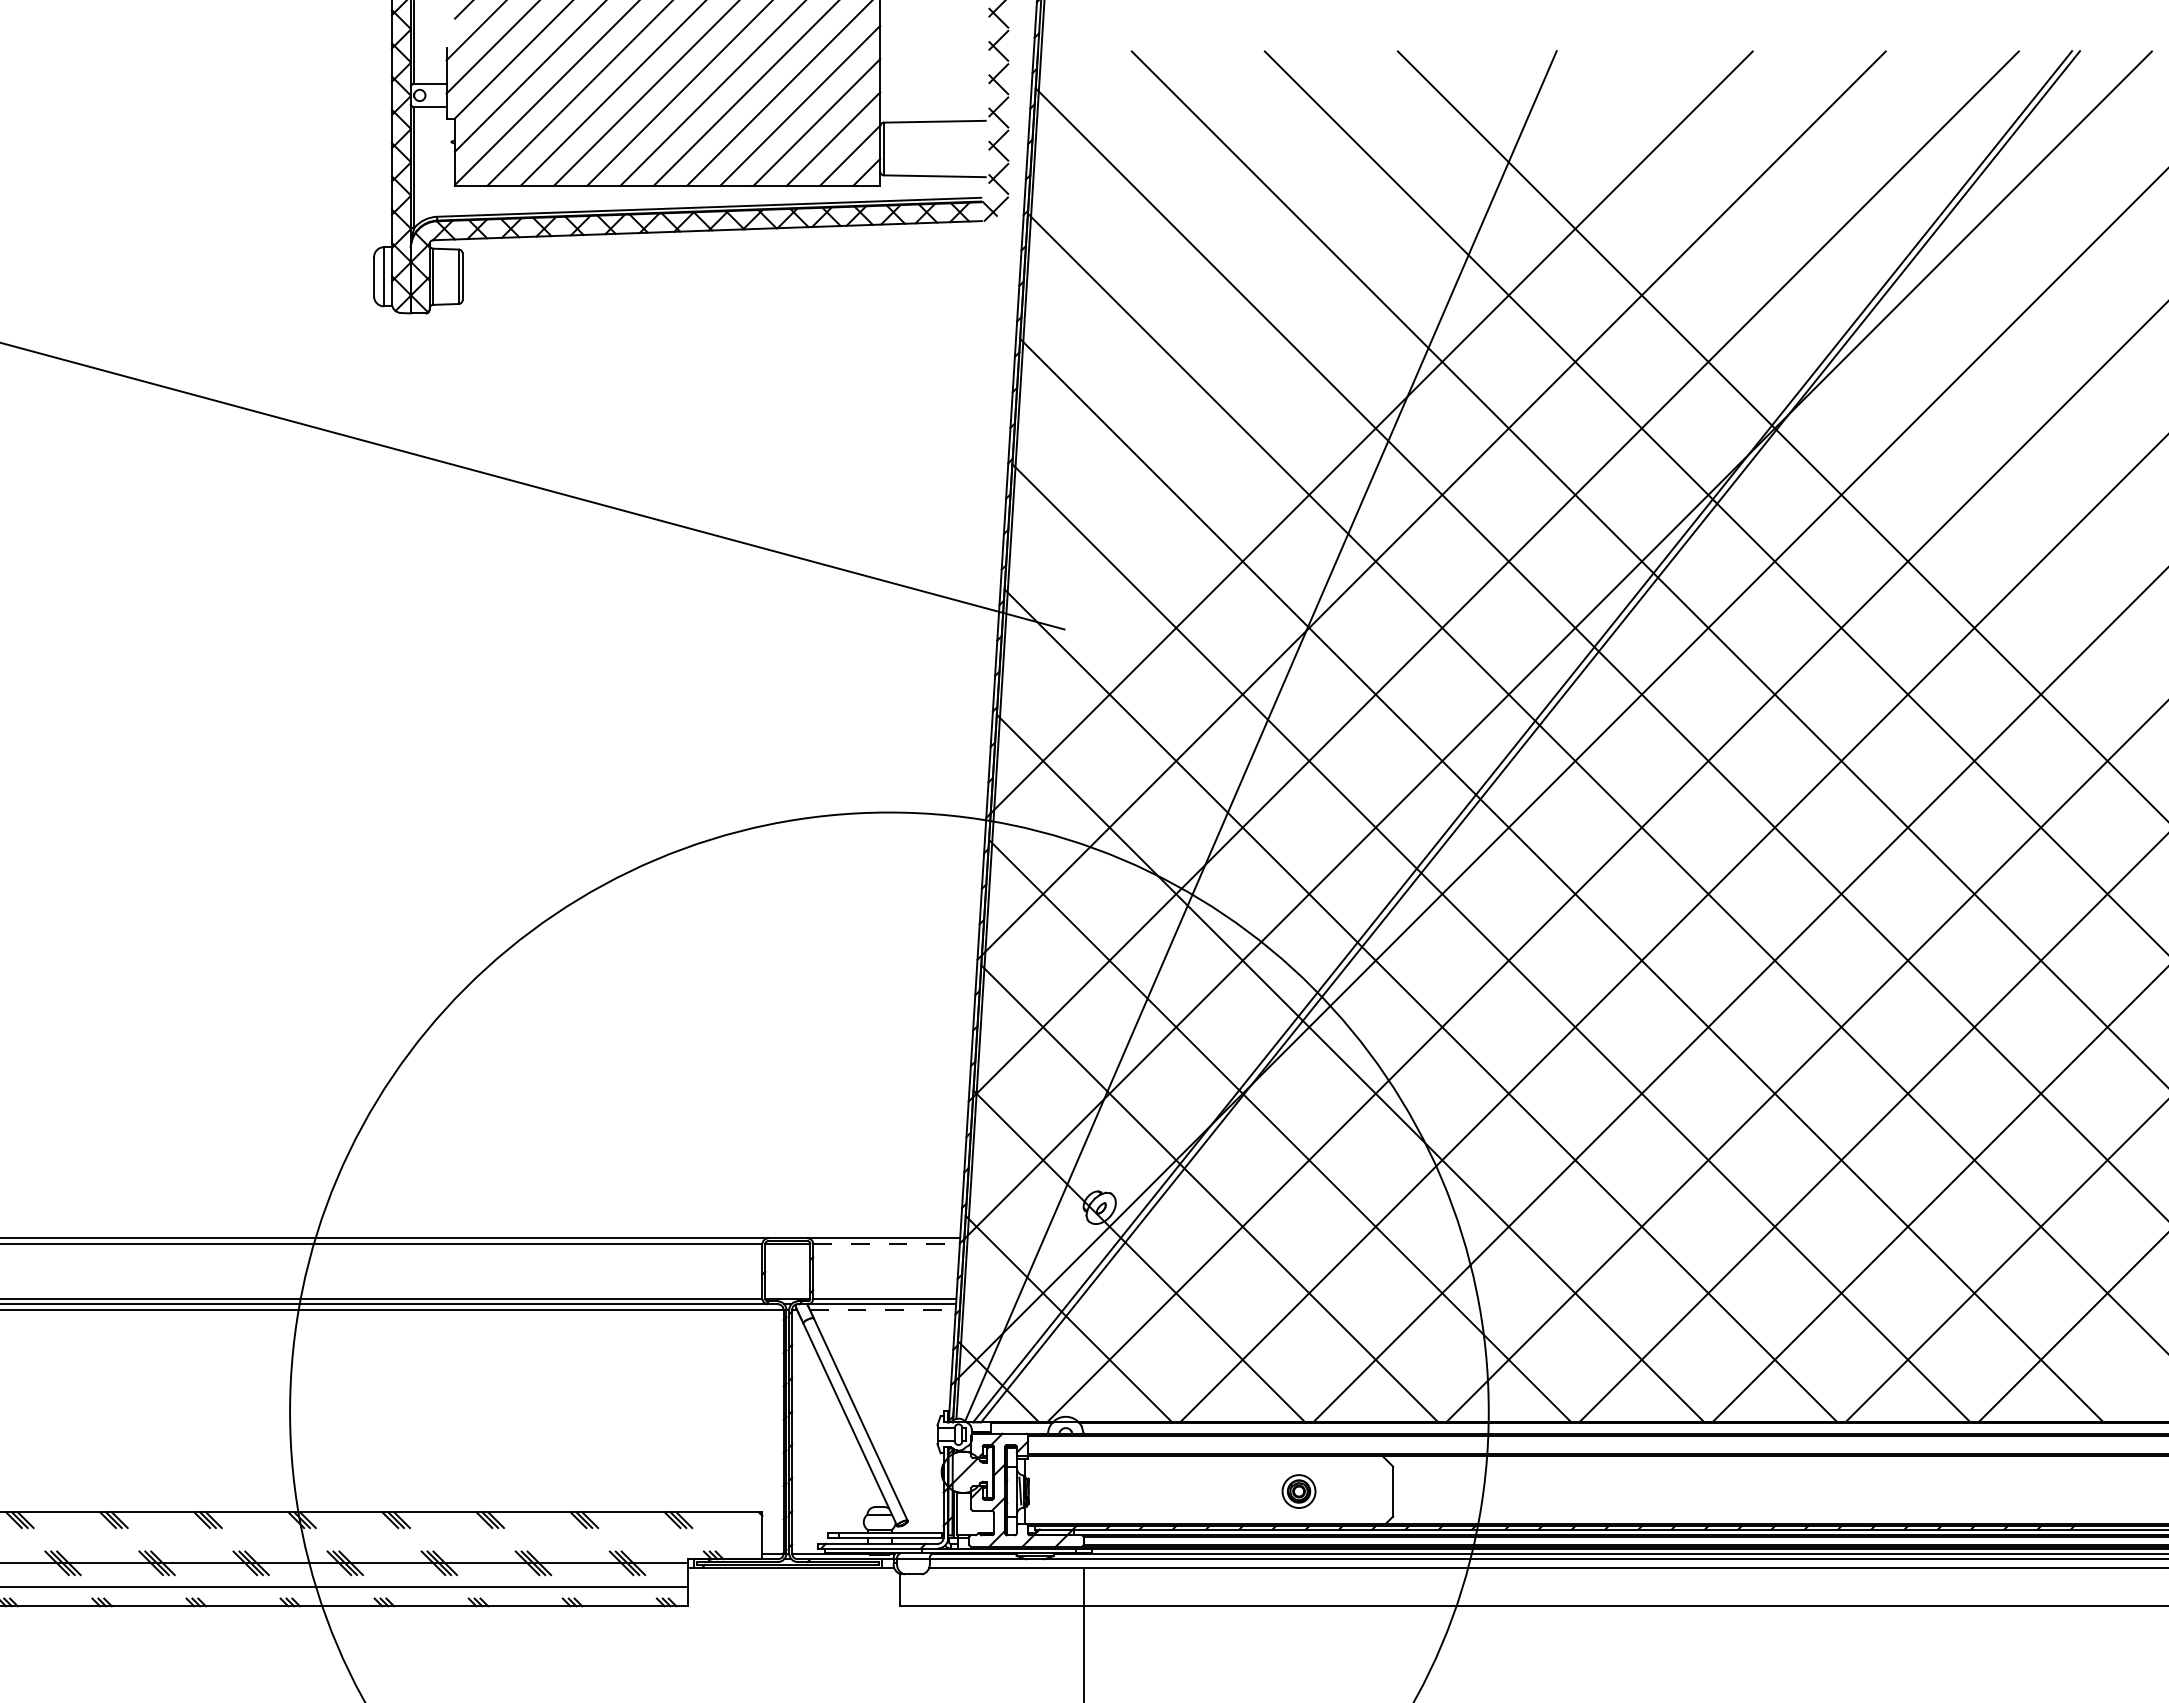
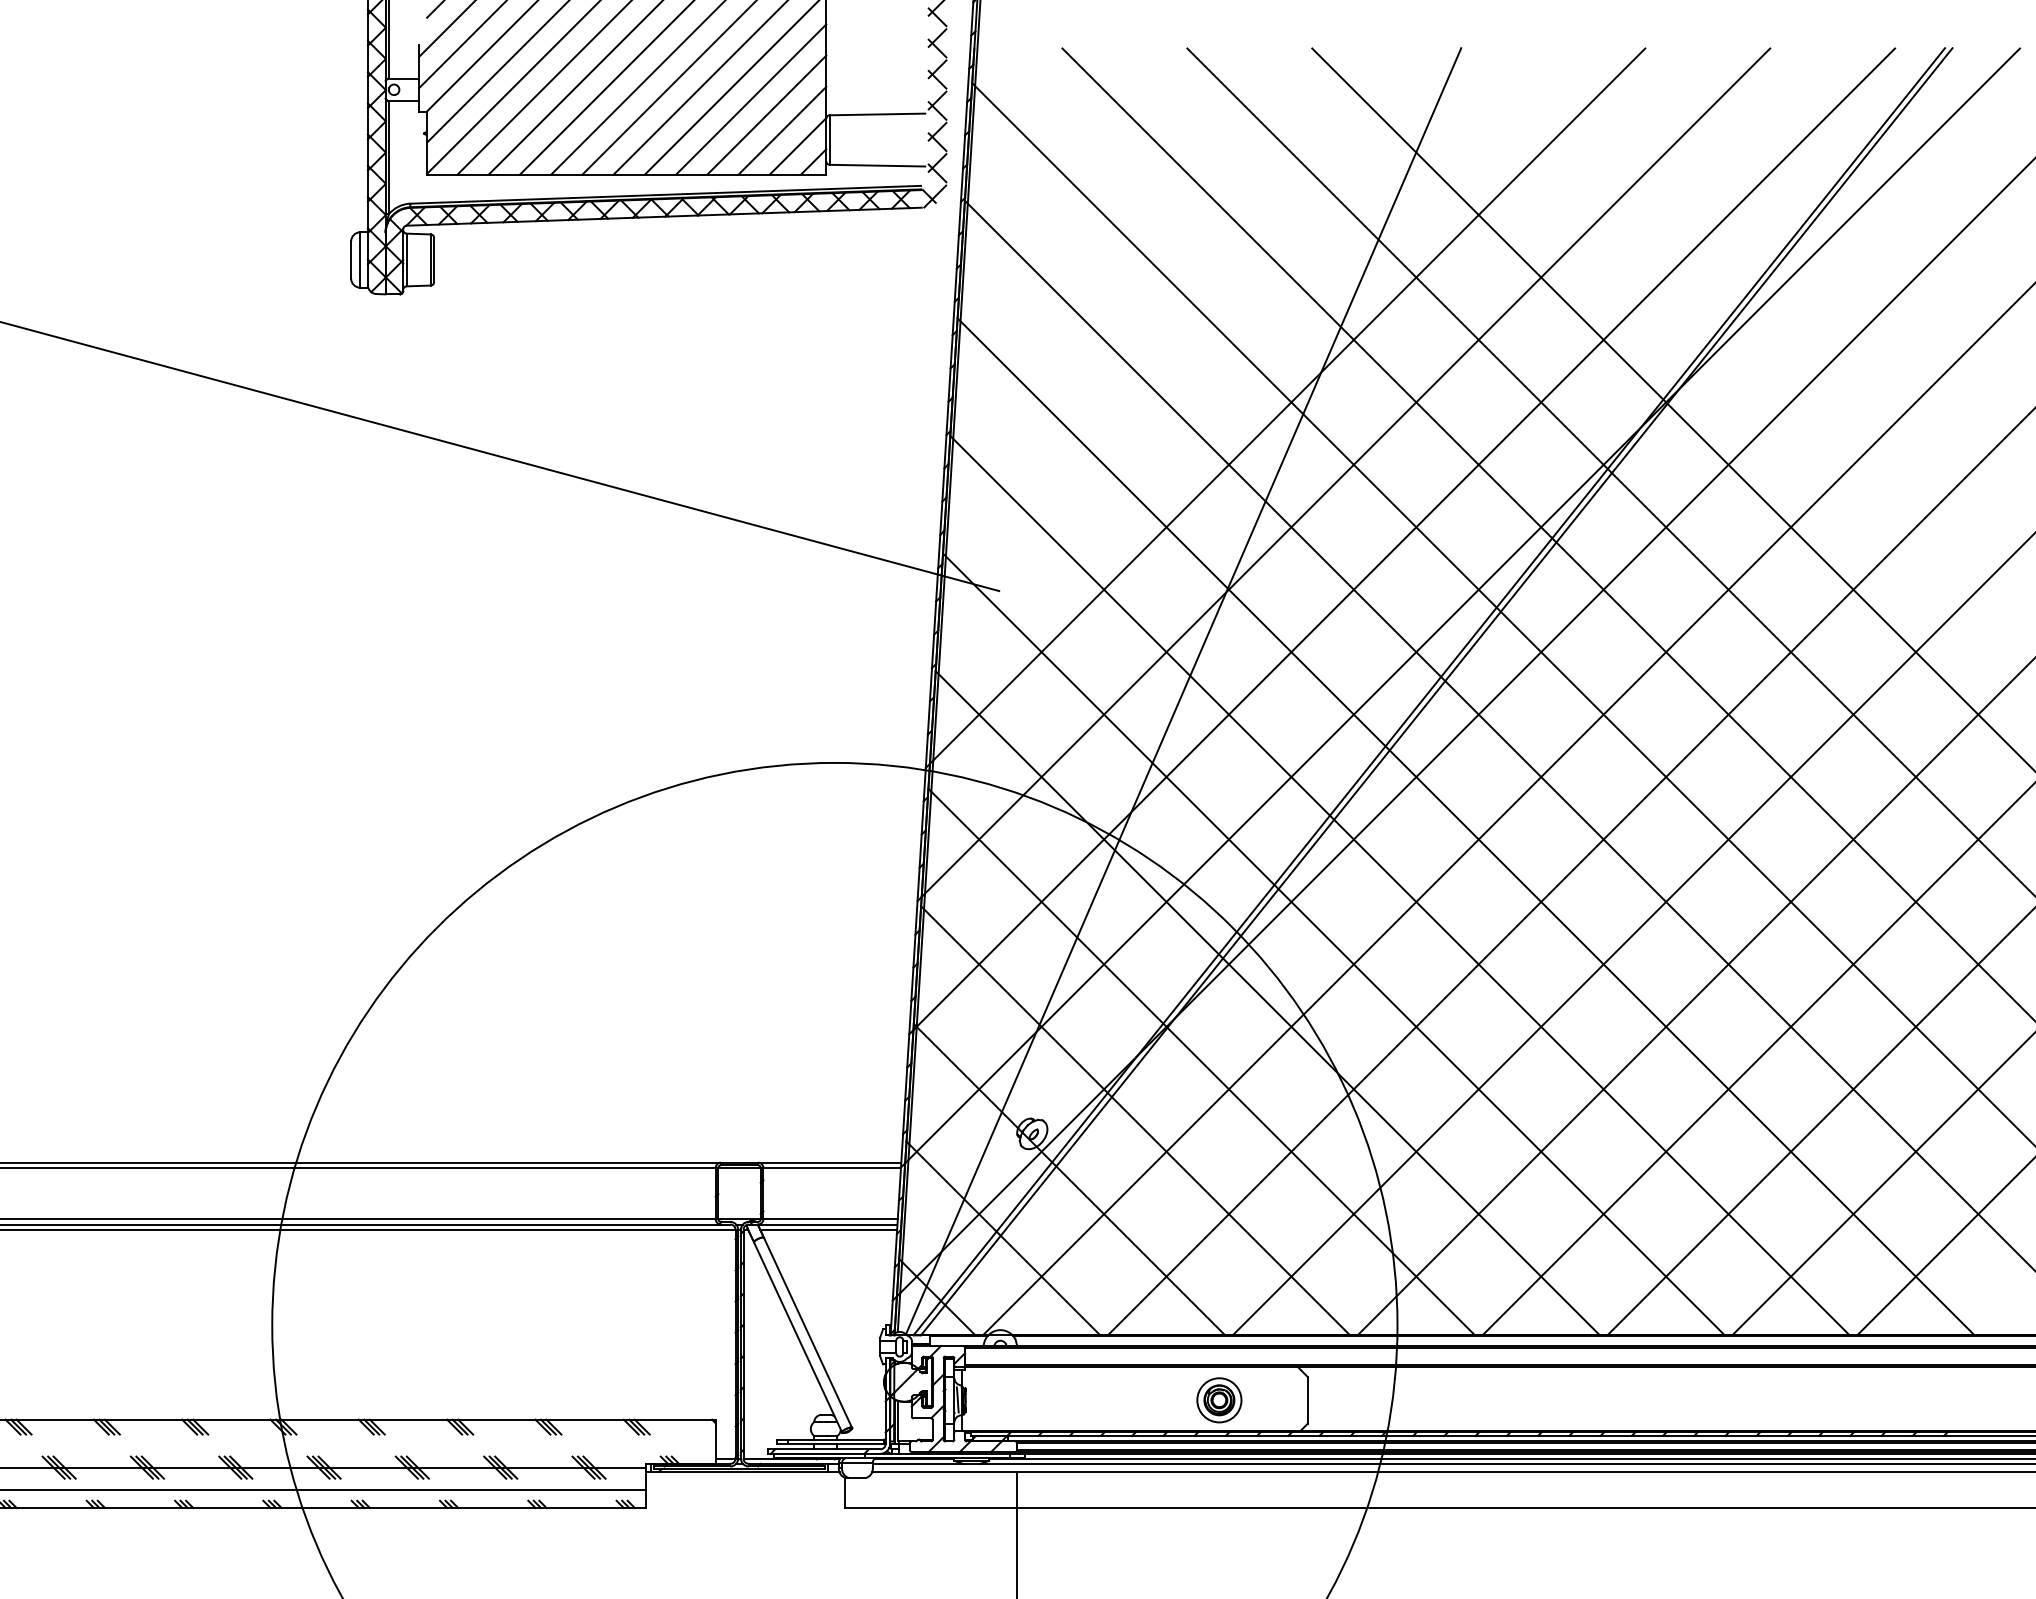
line: (887, 1244) -> (833, 1168), dashed -> solid
line: (882, 1309) -> (828, 1229), dashed -> solid
part: (1298, 1491) -> (1218, 1400), size x1.43

